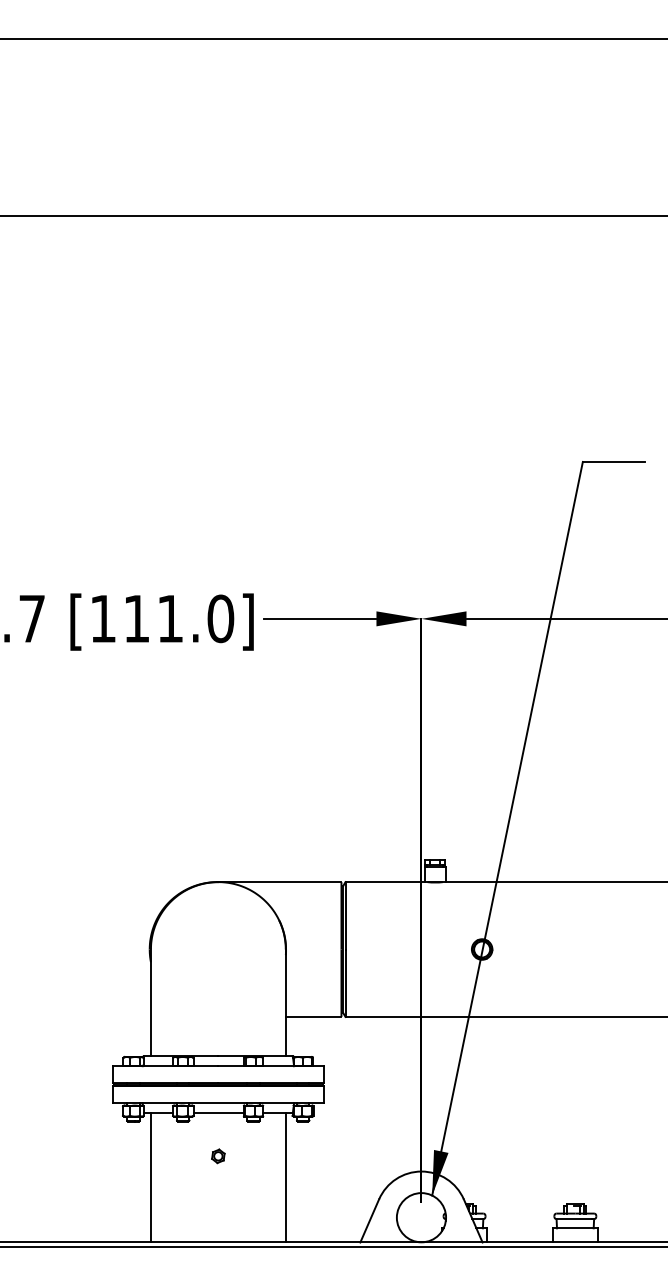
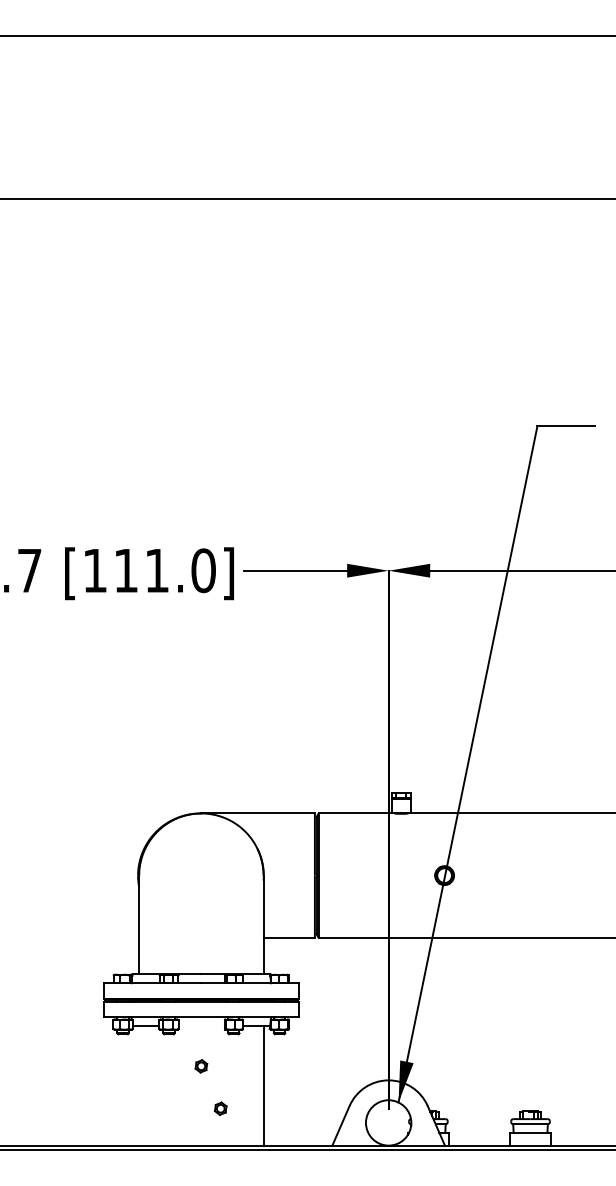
line: (218, 1112) -> (201, 1025), removed
line: (150, 1177) -> (138, 1085), removed
part: (239, 1202) -> (220, 1108), added

